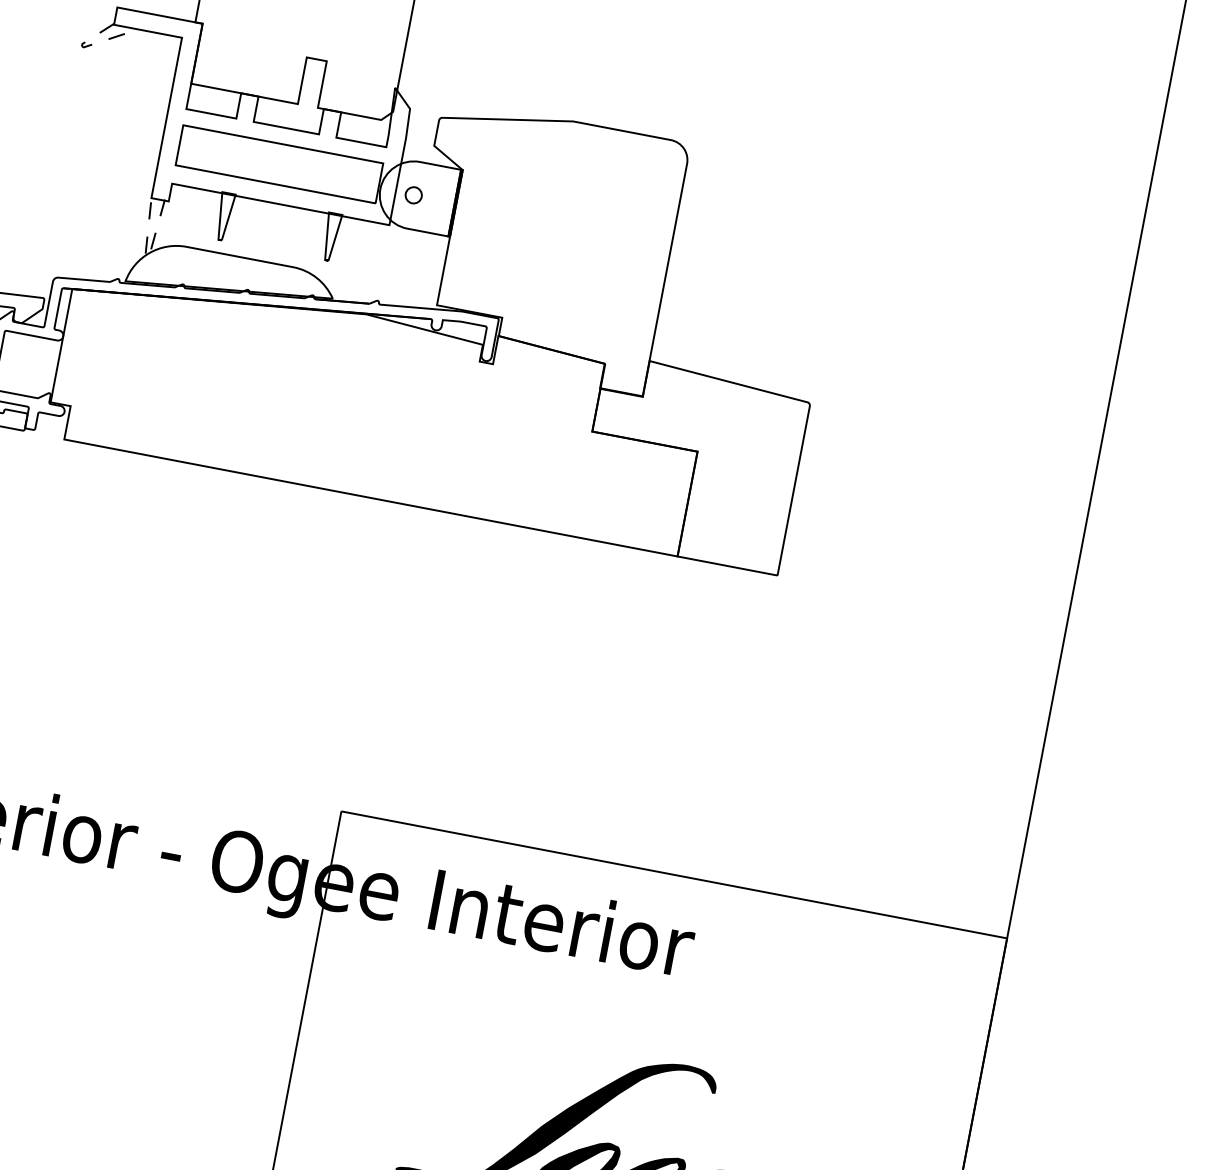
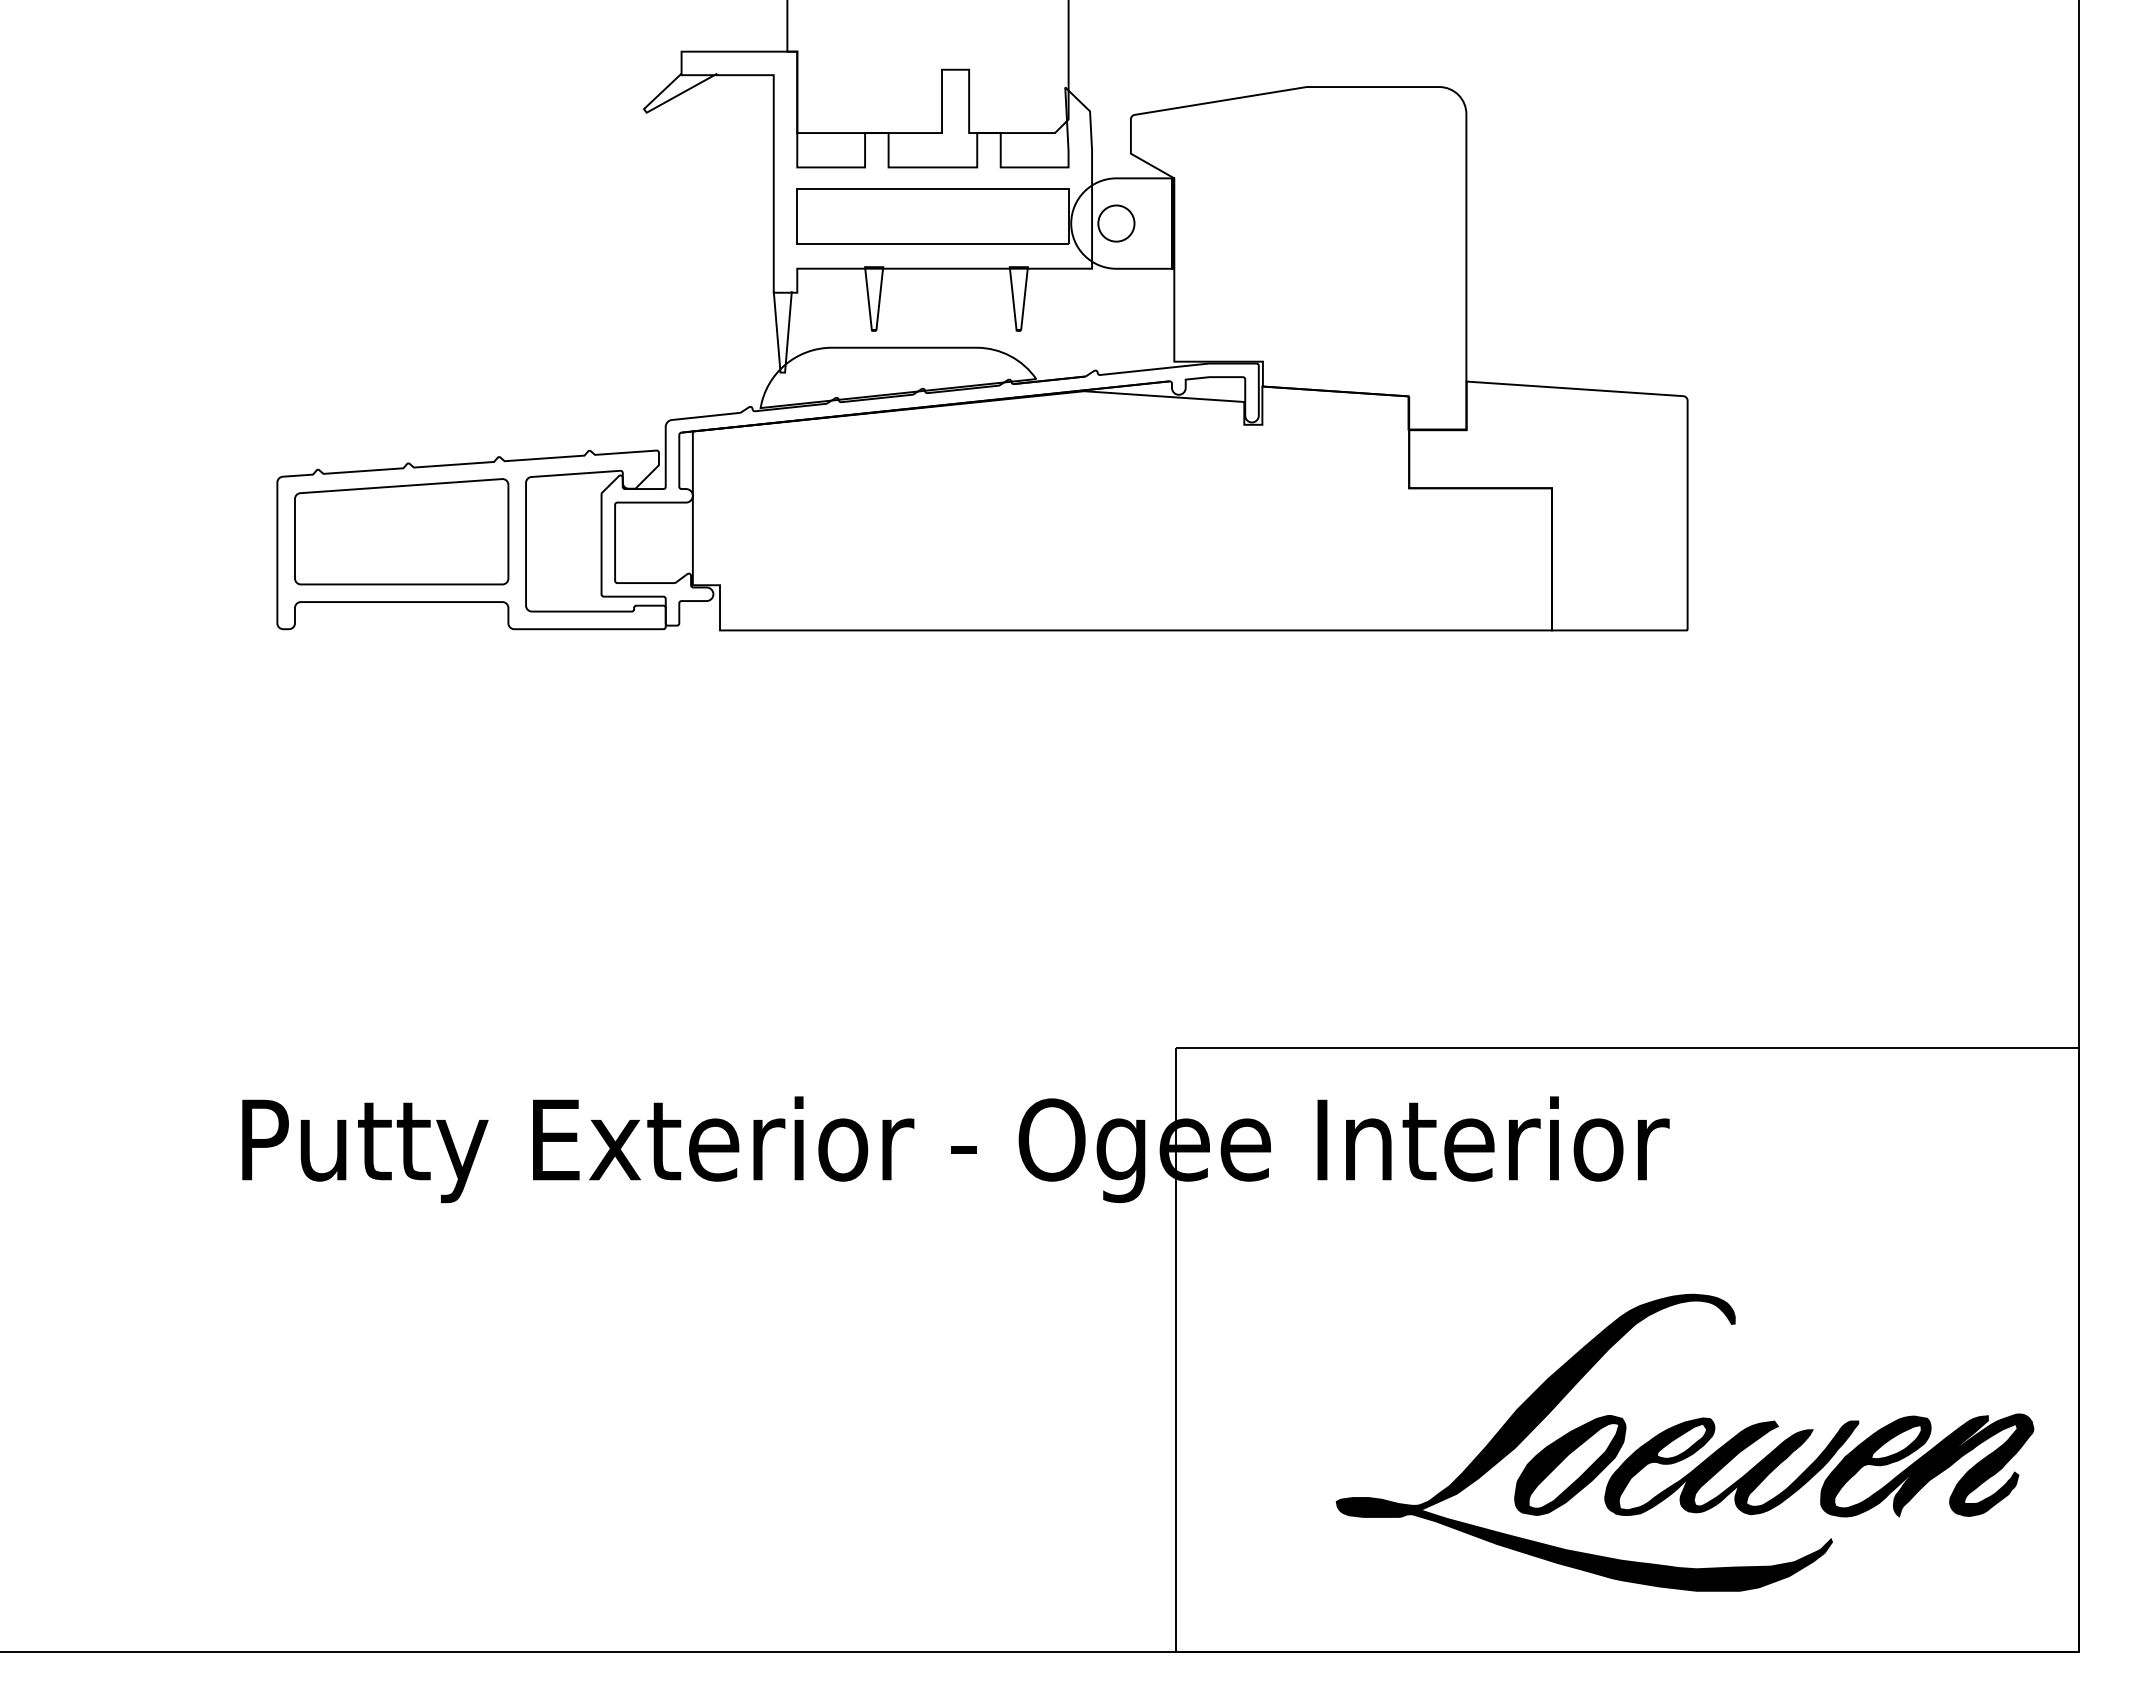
line: (91, 45) -> (656, 107), dashed -> solid
circle: (413, 195) -> (1116, 223), size x1.67
line: (146, 258) -> (782, 372), dashed -> solid

